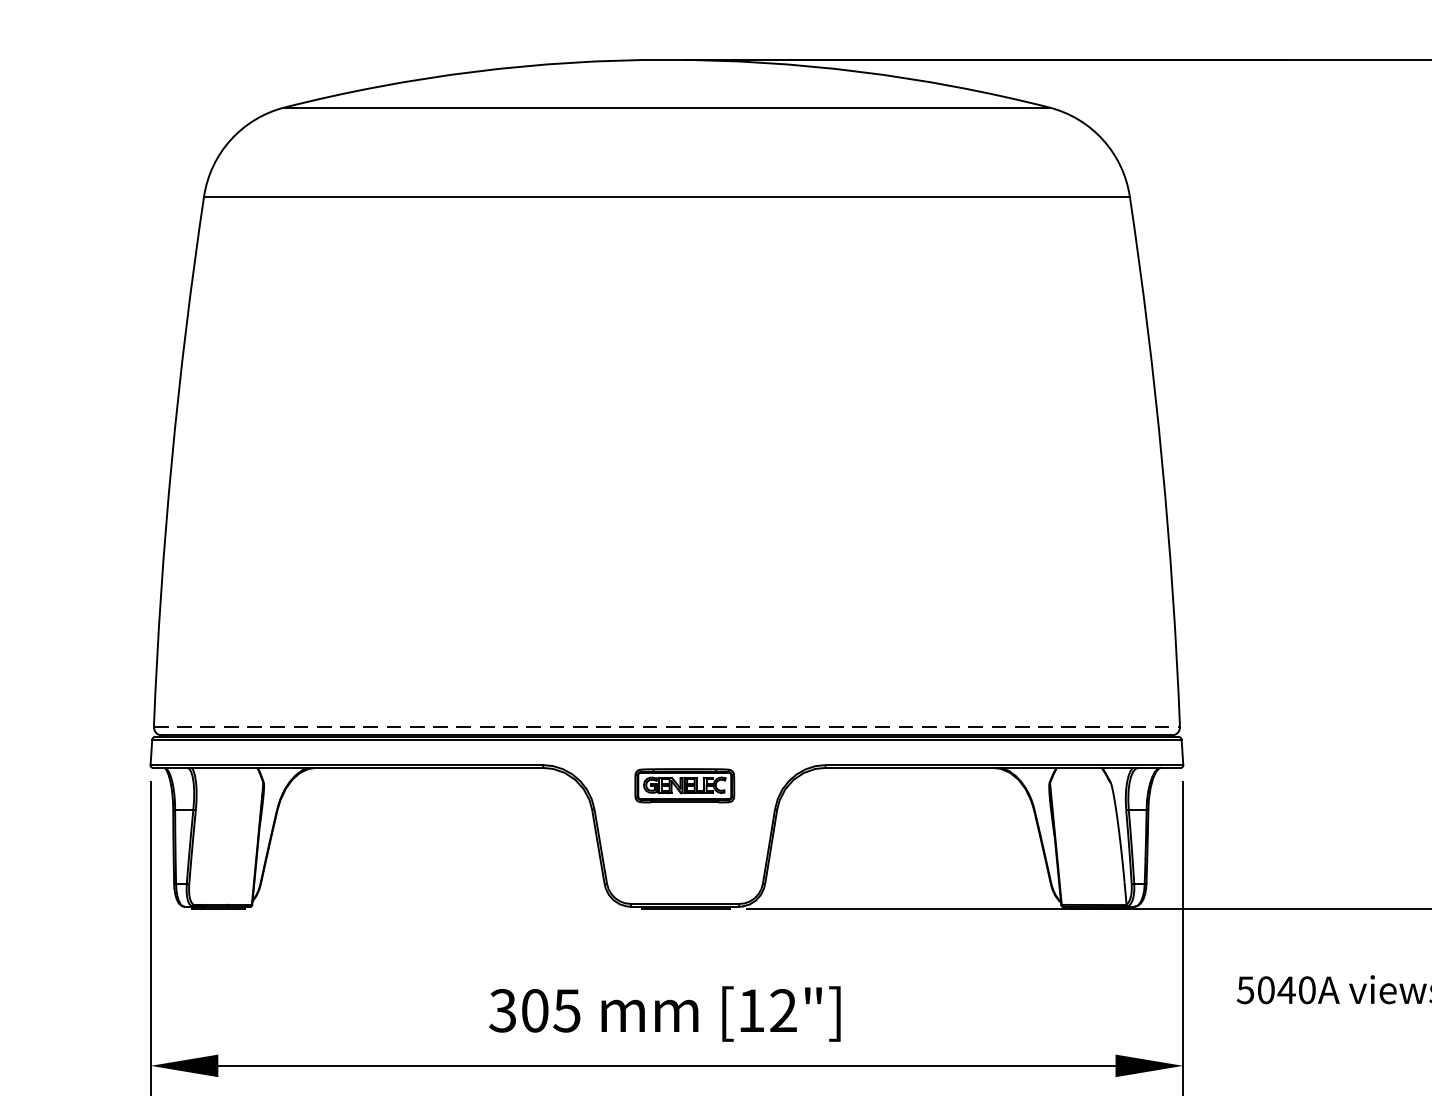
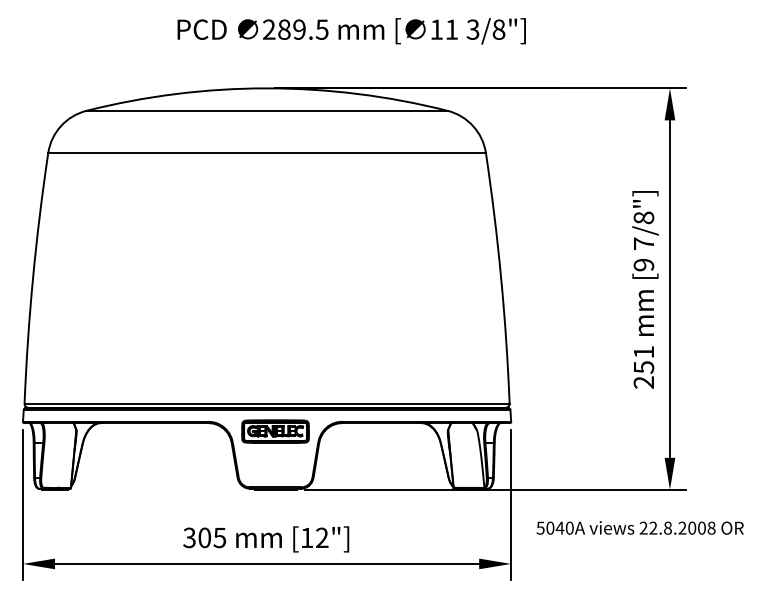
line: (667, 726) -> (267, 403), dashed -> solid
part: (684, 785) -> (275, 431), size x1.43

